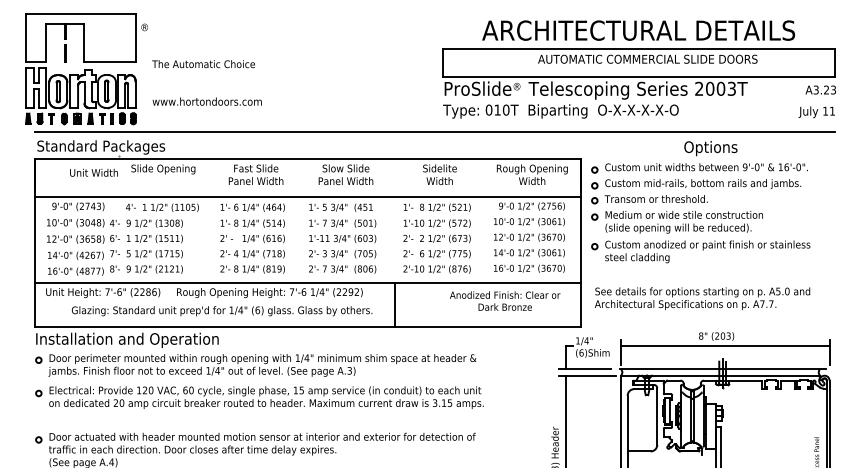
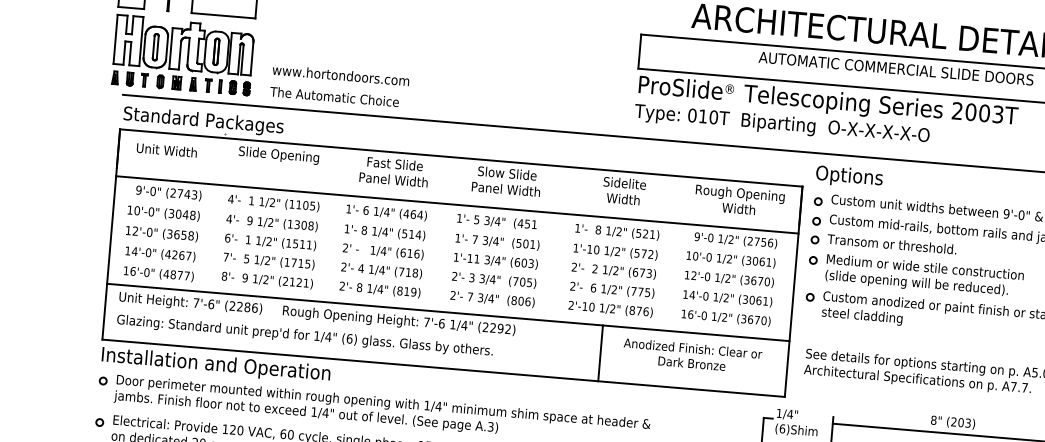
text: (203, 64) -> (334, 97), moved
text: (710, 148) -> (848, 177), moved
text: (93, 172) -> (166, 149), moved
text: (146, 246) -> (269, 251), moved
line: (395, 304) -> (601, 352), moved
text: (221, 311) -> (304, 336), moved

